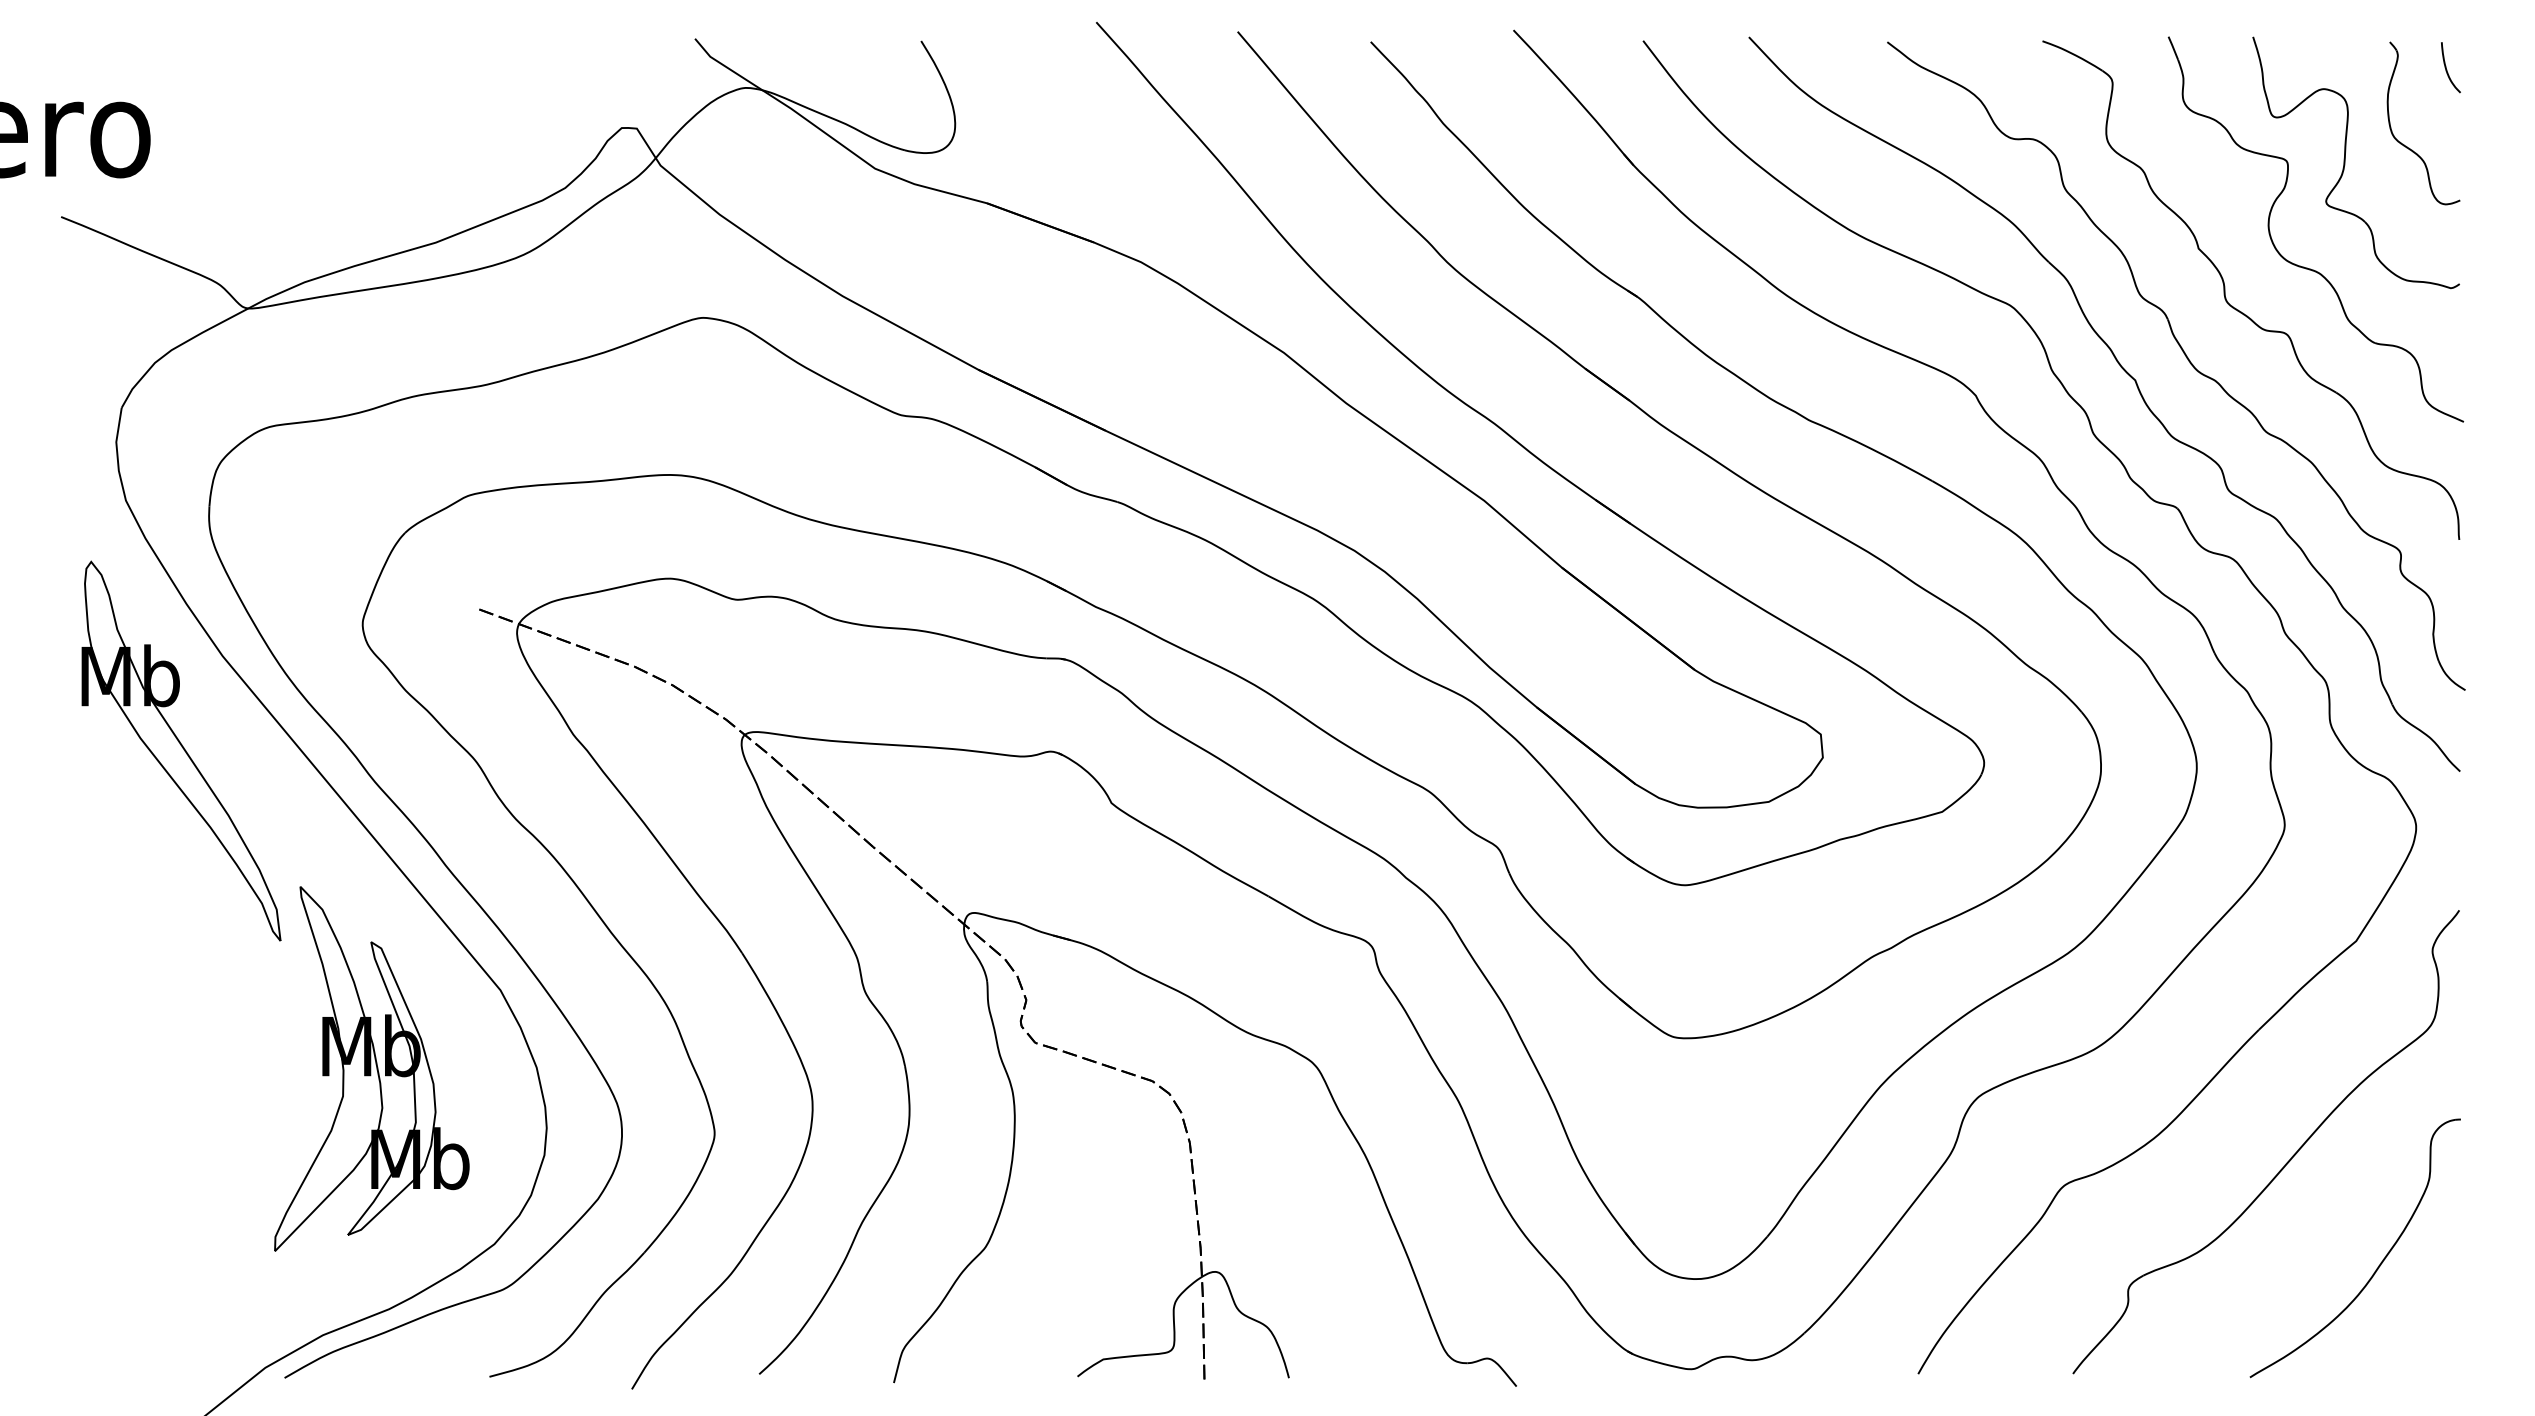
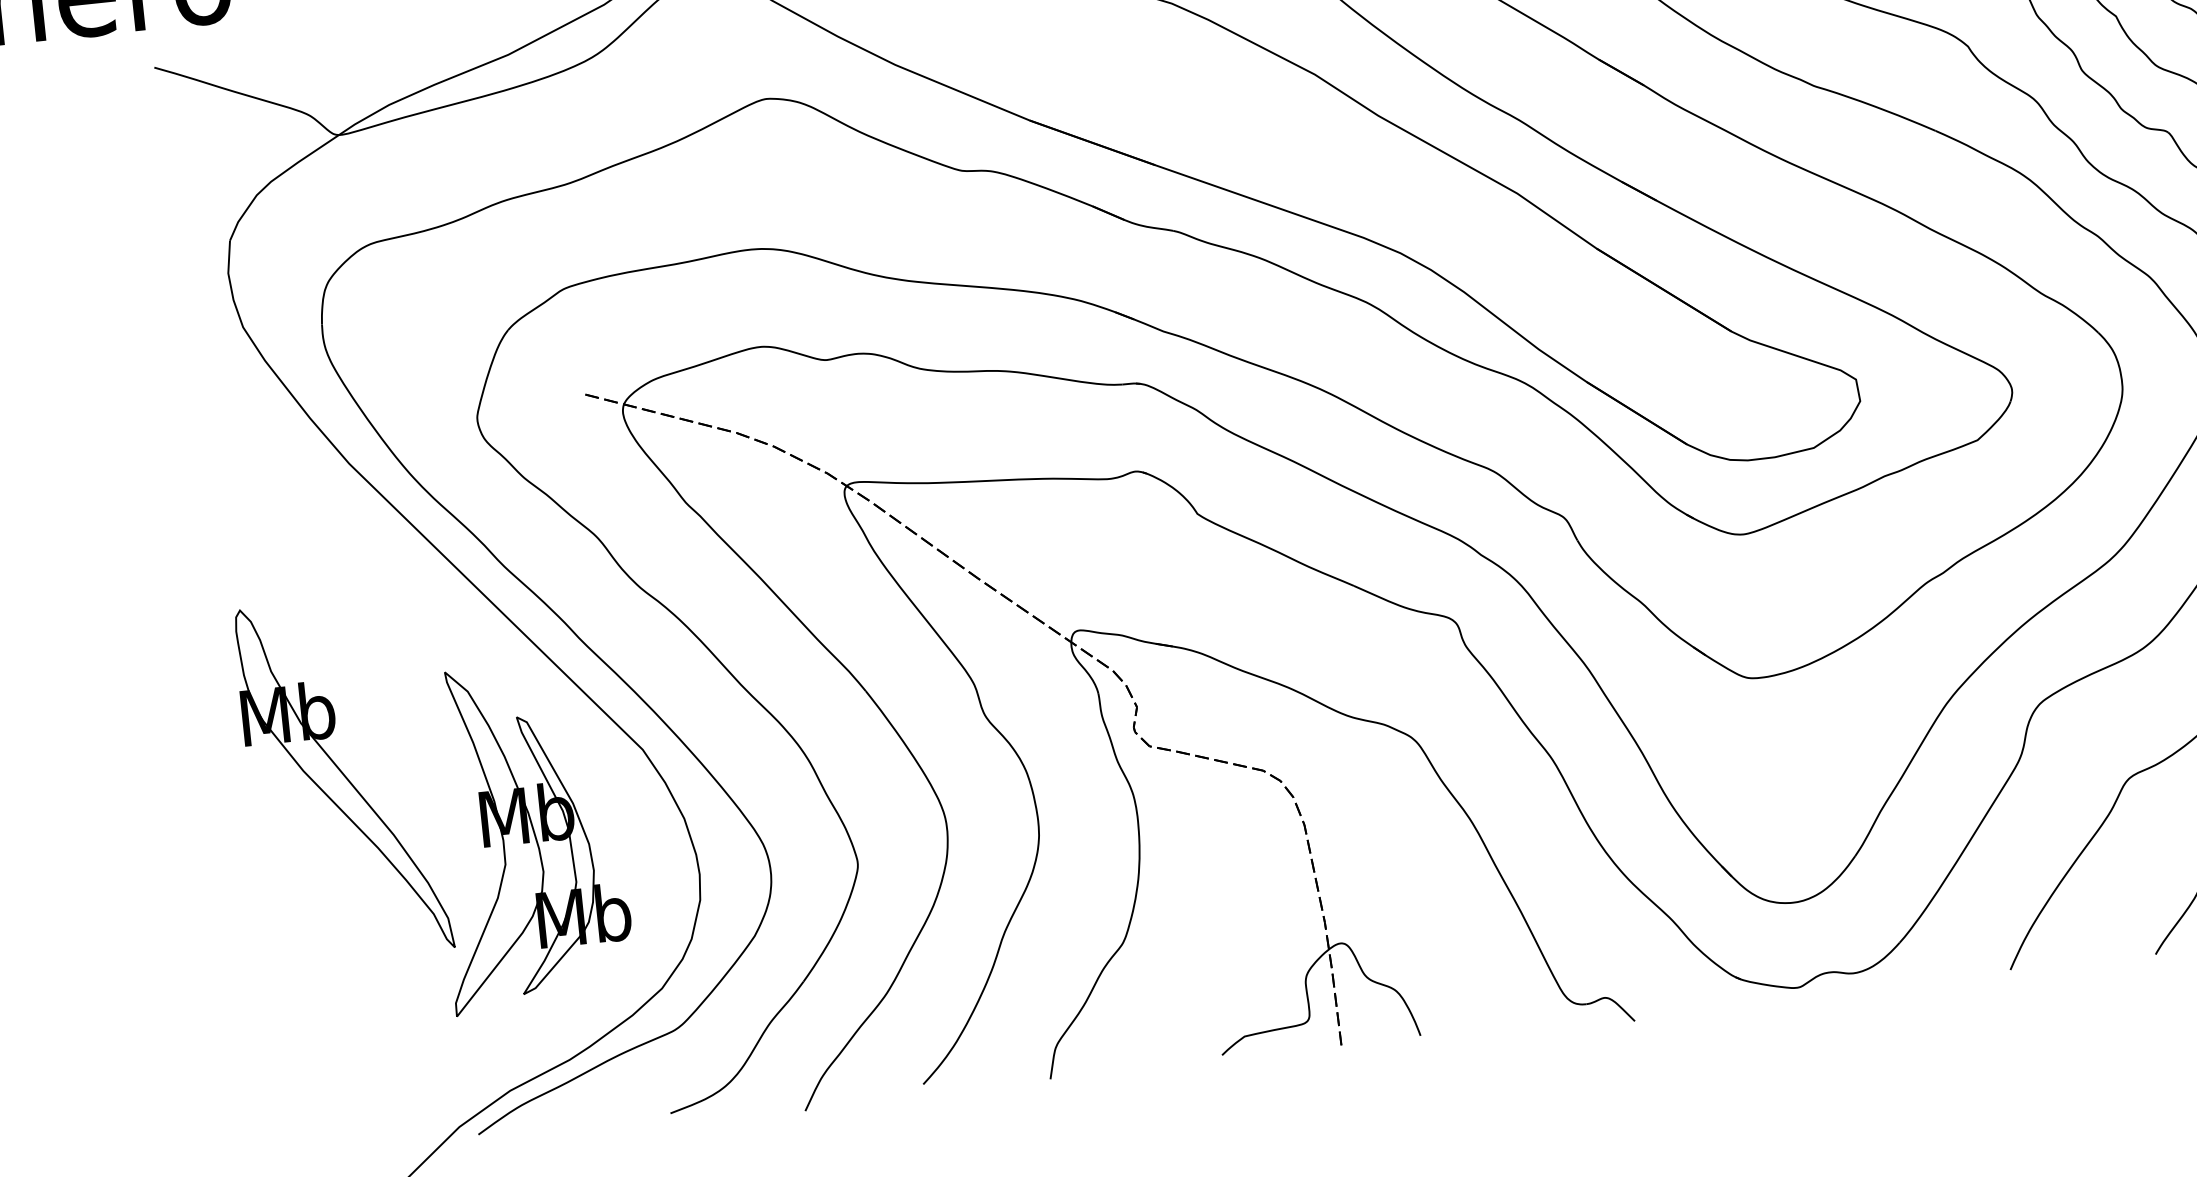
part: (181, 750) -> (343, 778), moved

